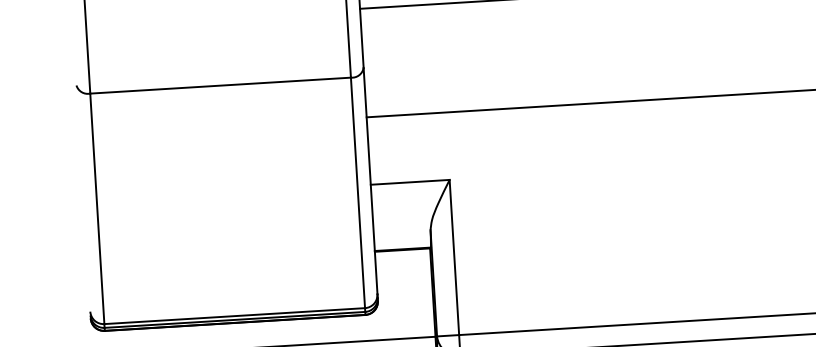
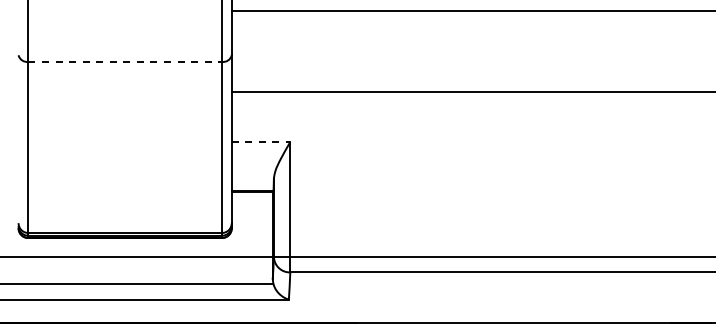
line: (221, 85) -> (125, 61), solid -> dashed
line: (410, 181) -> (261, 141), solid -> dashed

